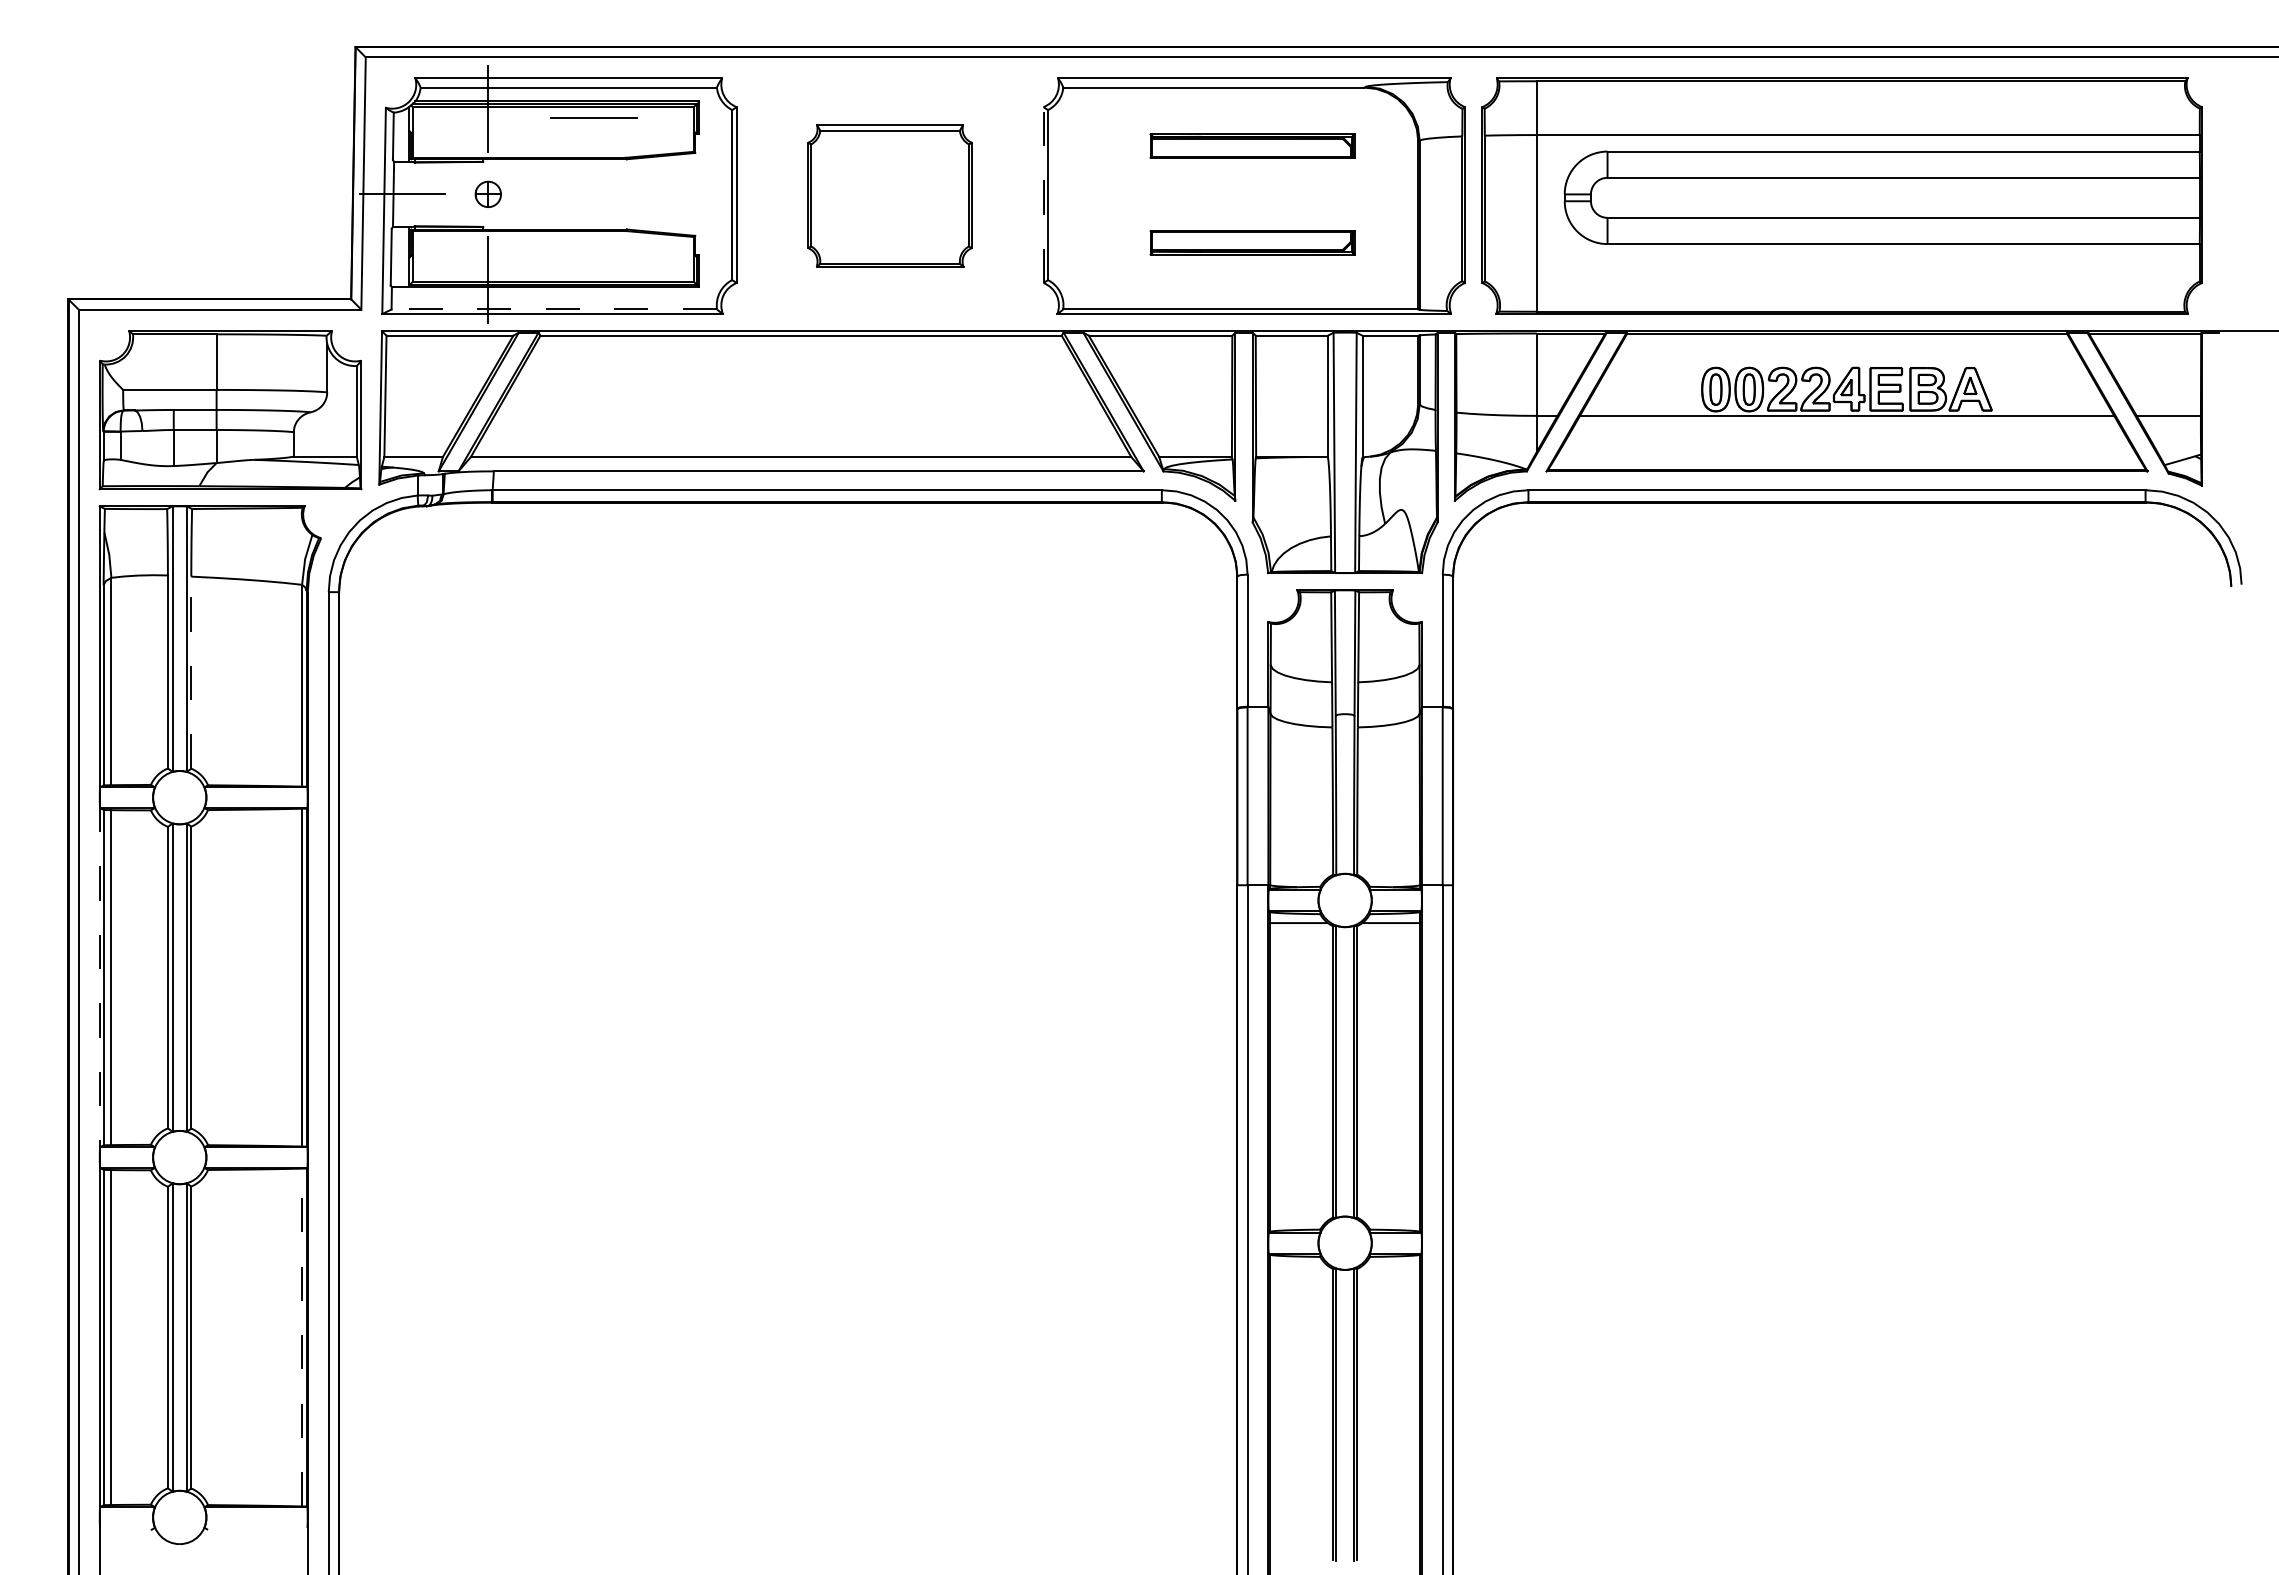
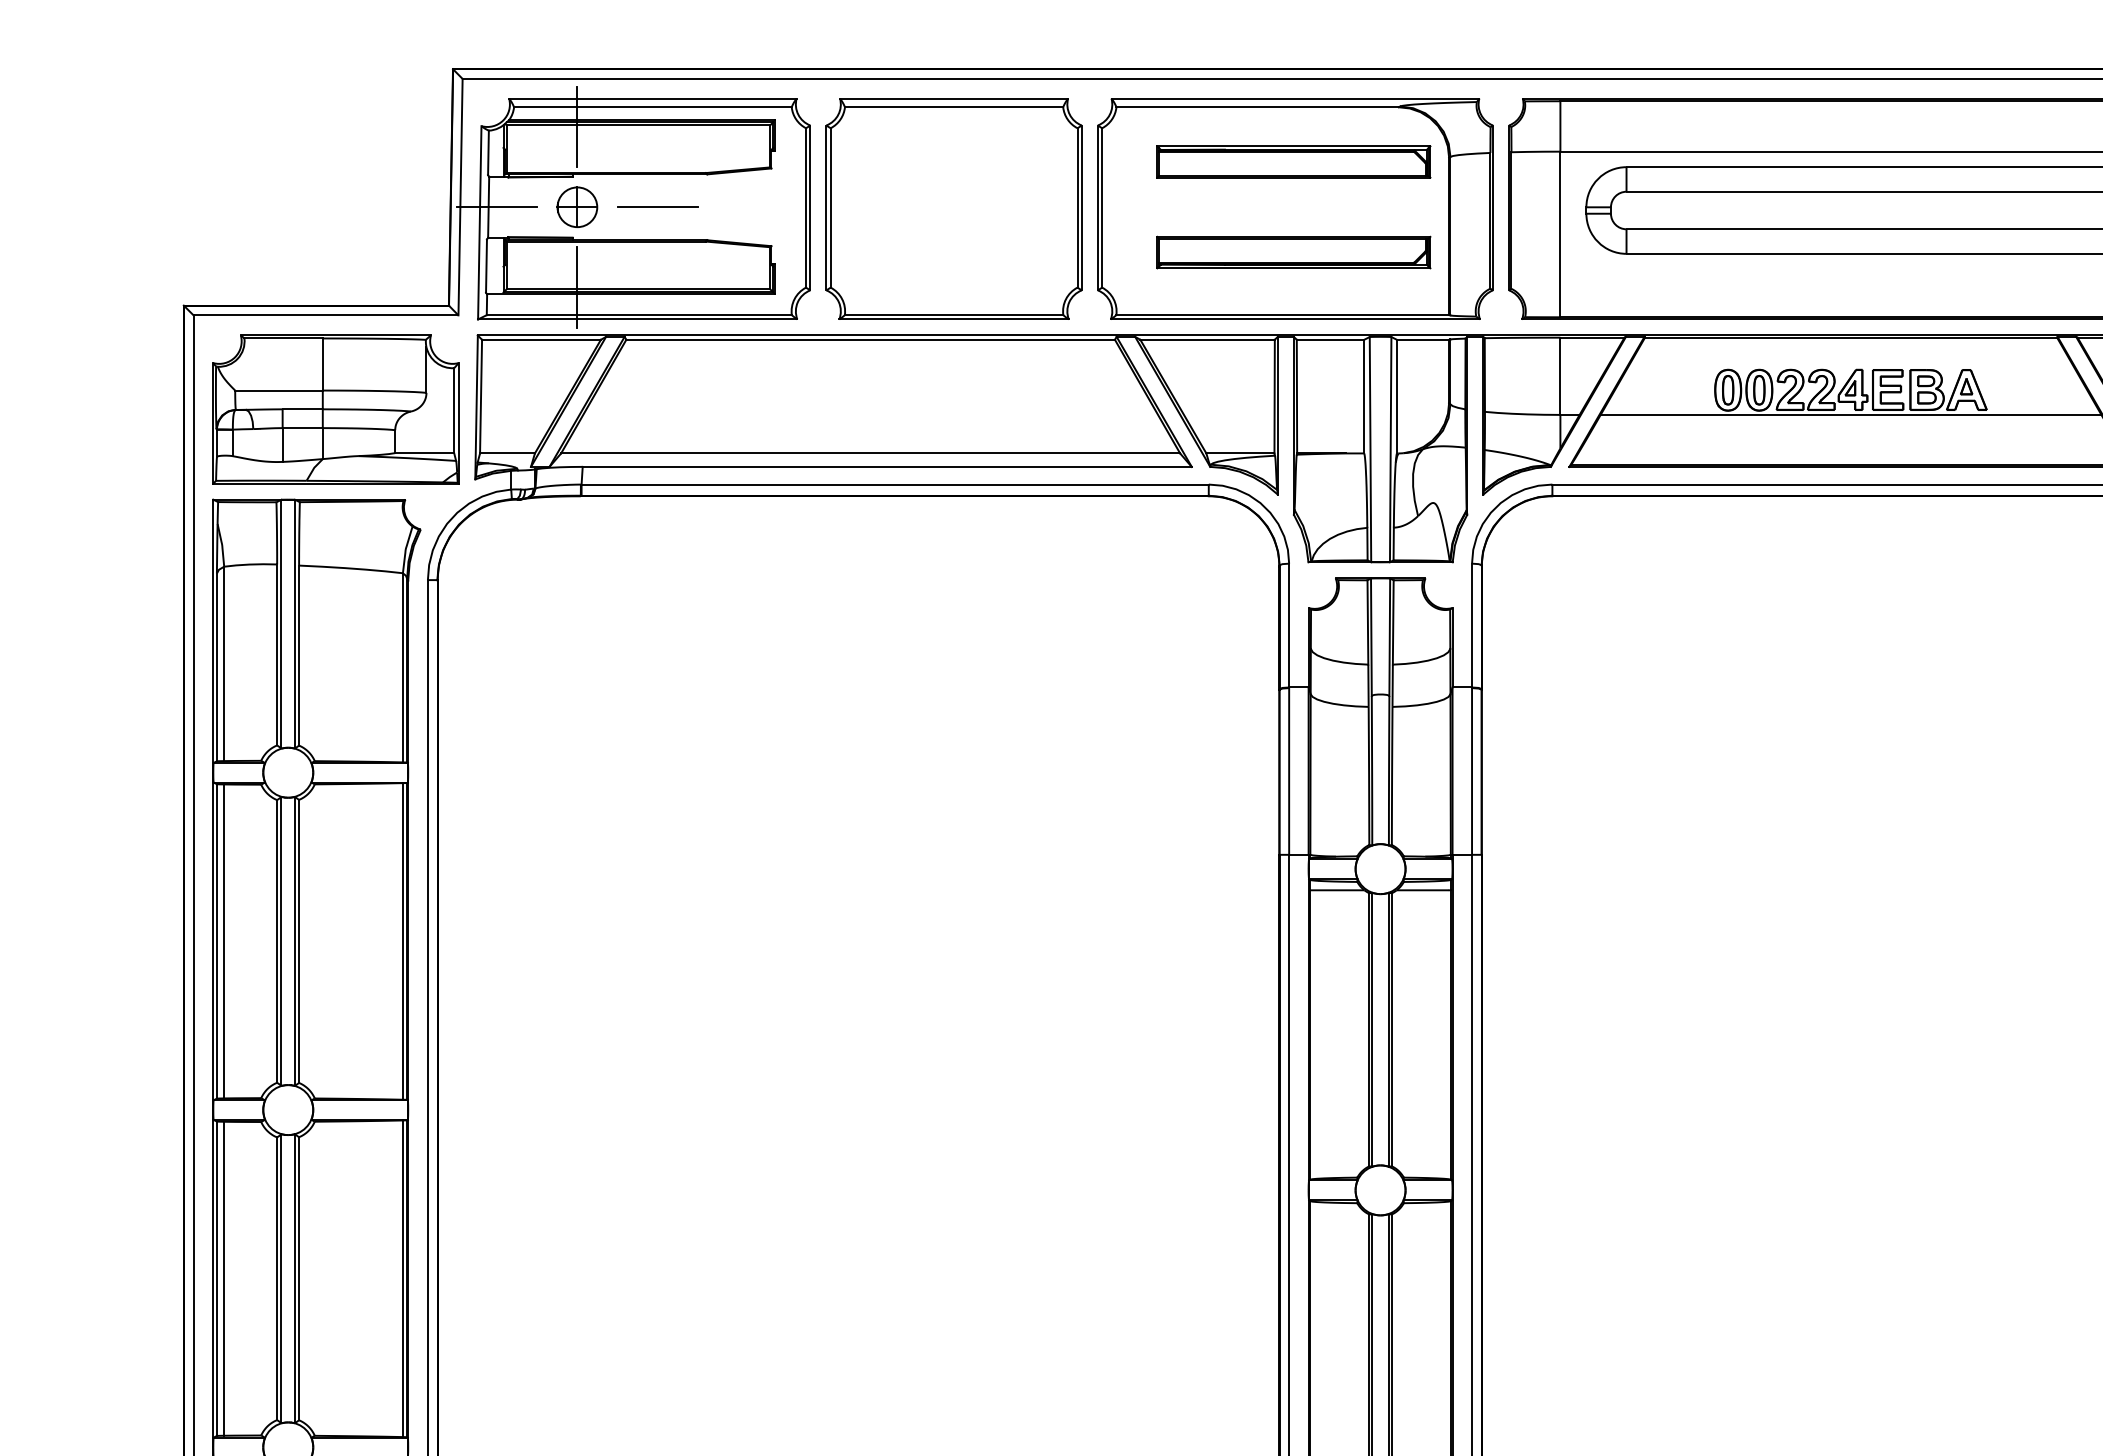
line: (593, 117) -> (657, 206), moved
part: (1252, 145) -> (1293, 161), size x1.43
part: (488, 194) -> (577, 207), size x1.67
part: (889, 195) -> (953, 208), size x1.67
line: (1043, 195) -> (1097, 208), dashed -> solid
part: (1252, 242) -> (1293, 252), size x1.43
line: (554, 309) -> (639, 315), dashed -> solid
line: (191, 672) -> (299, 655), dashed -> solid
line: (99, 977) -> (213, 941), dashed -> solid
line: (302, 1337) -> (403, 1278), dashed -> solid

